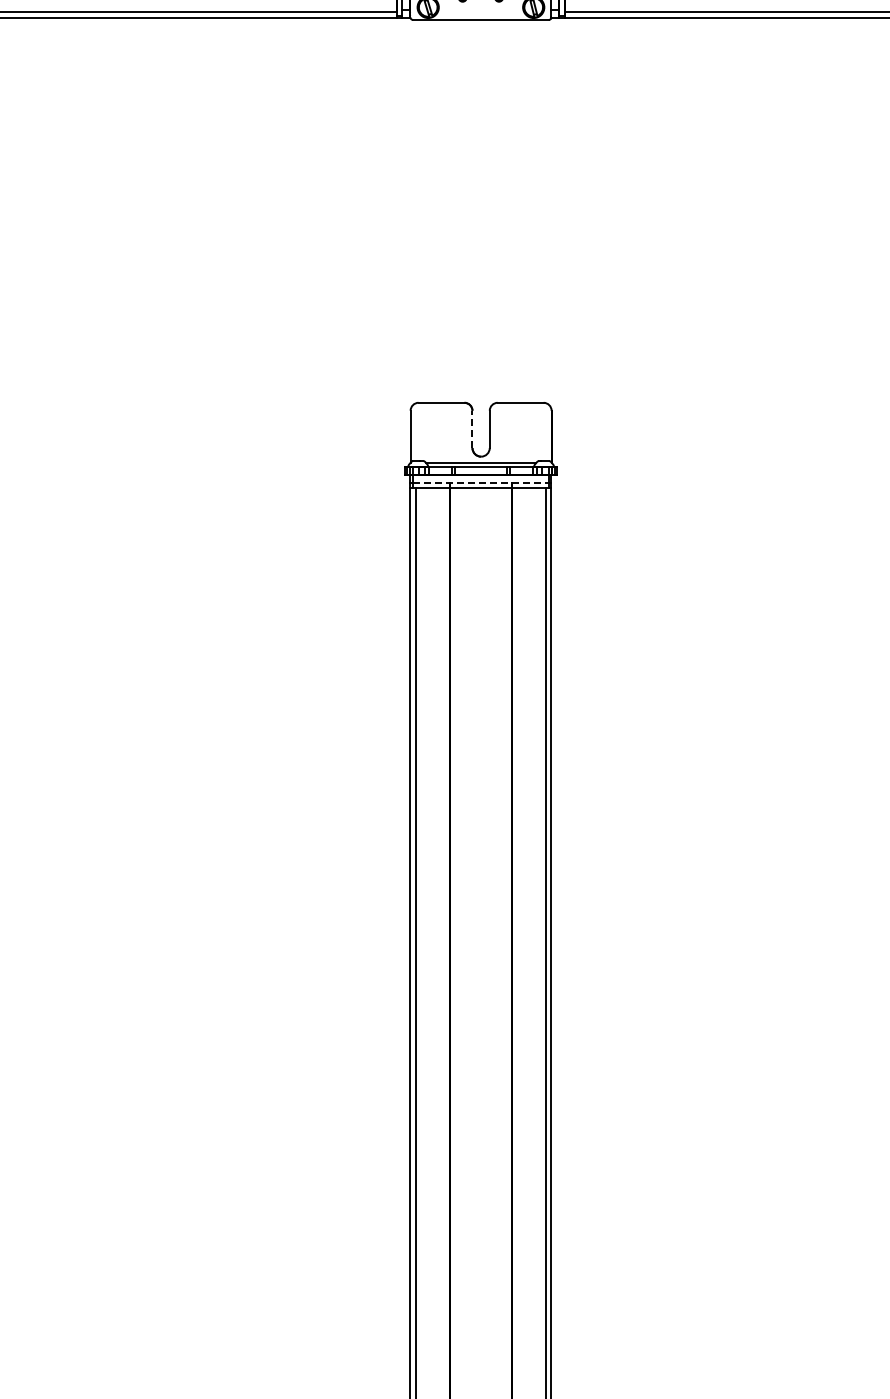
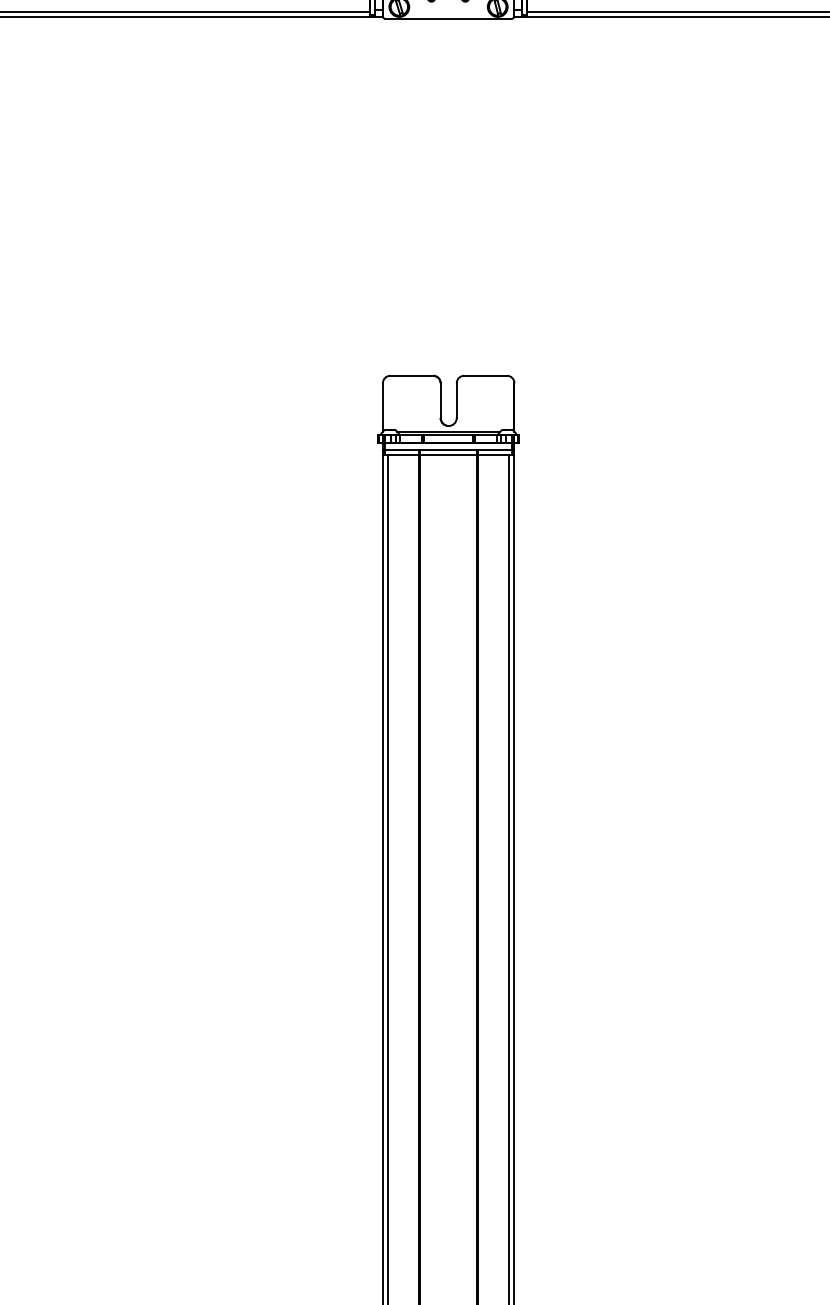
line: (472, 429) -> (440, 400), dashed -> solid
line: (480, 482) -> (448, 450), dashed -> solid

